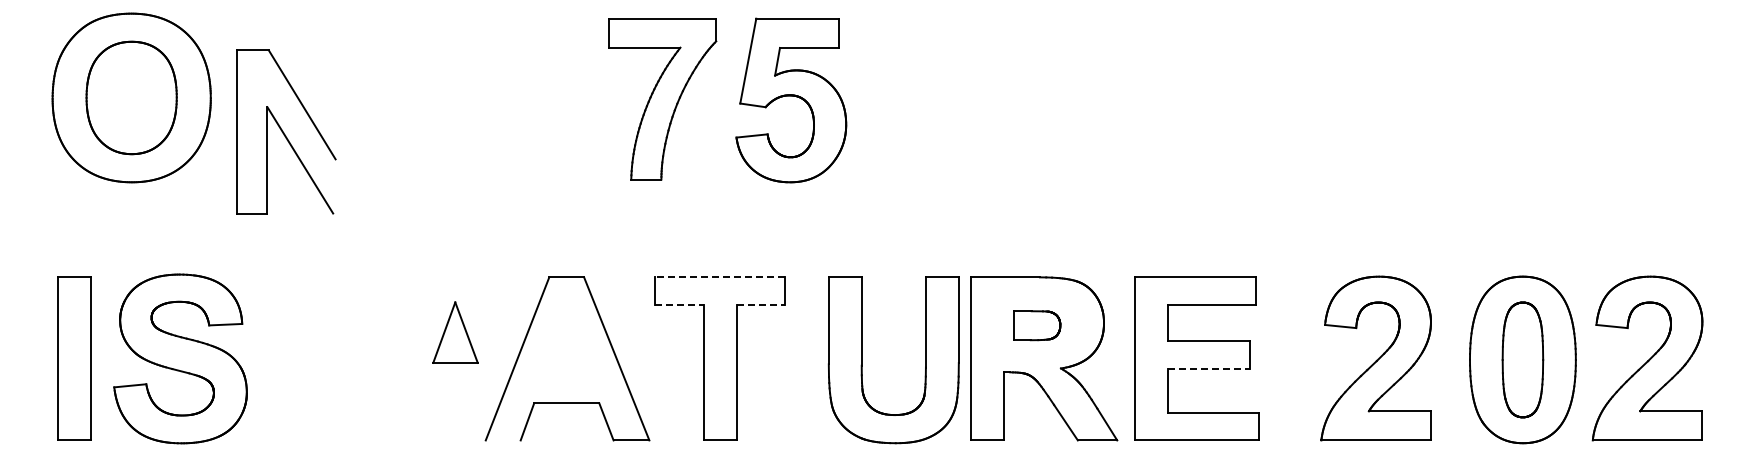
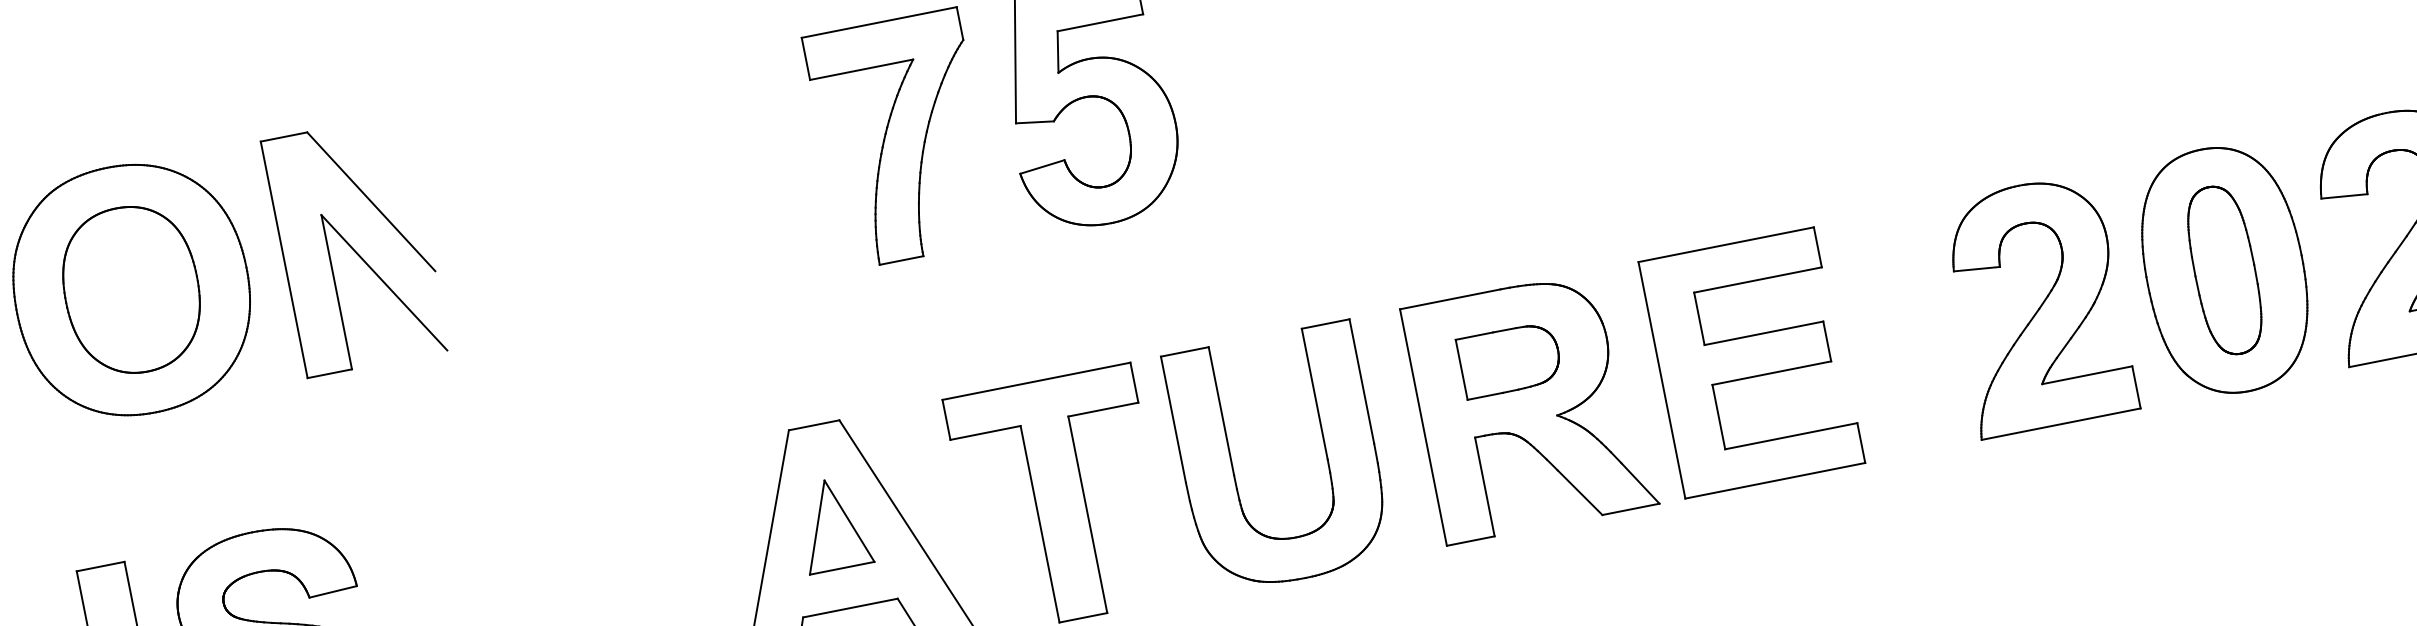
part: (286, 131) -> (356, 244), moved
line: (719, 277) -> (1035, 381), dashed -> solid
line: (679, 304) -> (985, 432), dashed -> solid
line: (761, 304) -> (1104, 408), dashed -> solid
part: (1037, 325) -> (1510, 359), size x1.43
part: (455, 332) -> (833, 524), moved
part: (1375, 358) -> (2036, 305), moved
part: (862, 360) -> (1233, 467), moved
line: (1208, 368) -> (1771, 373), dashed -> solid

